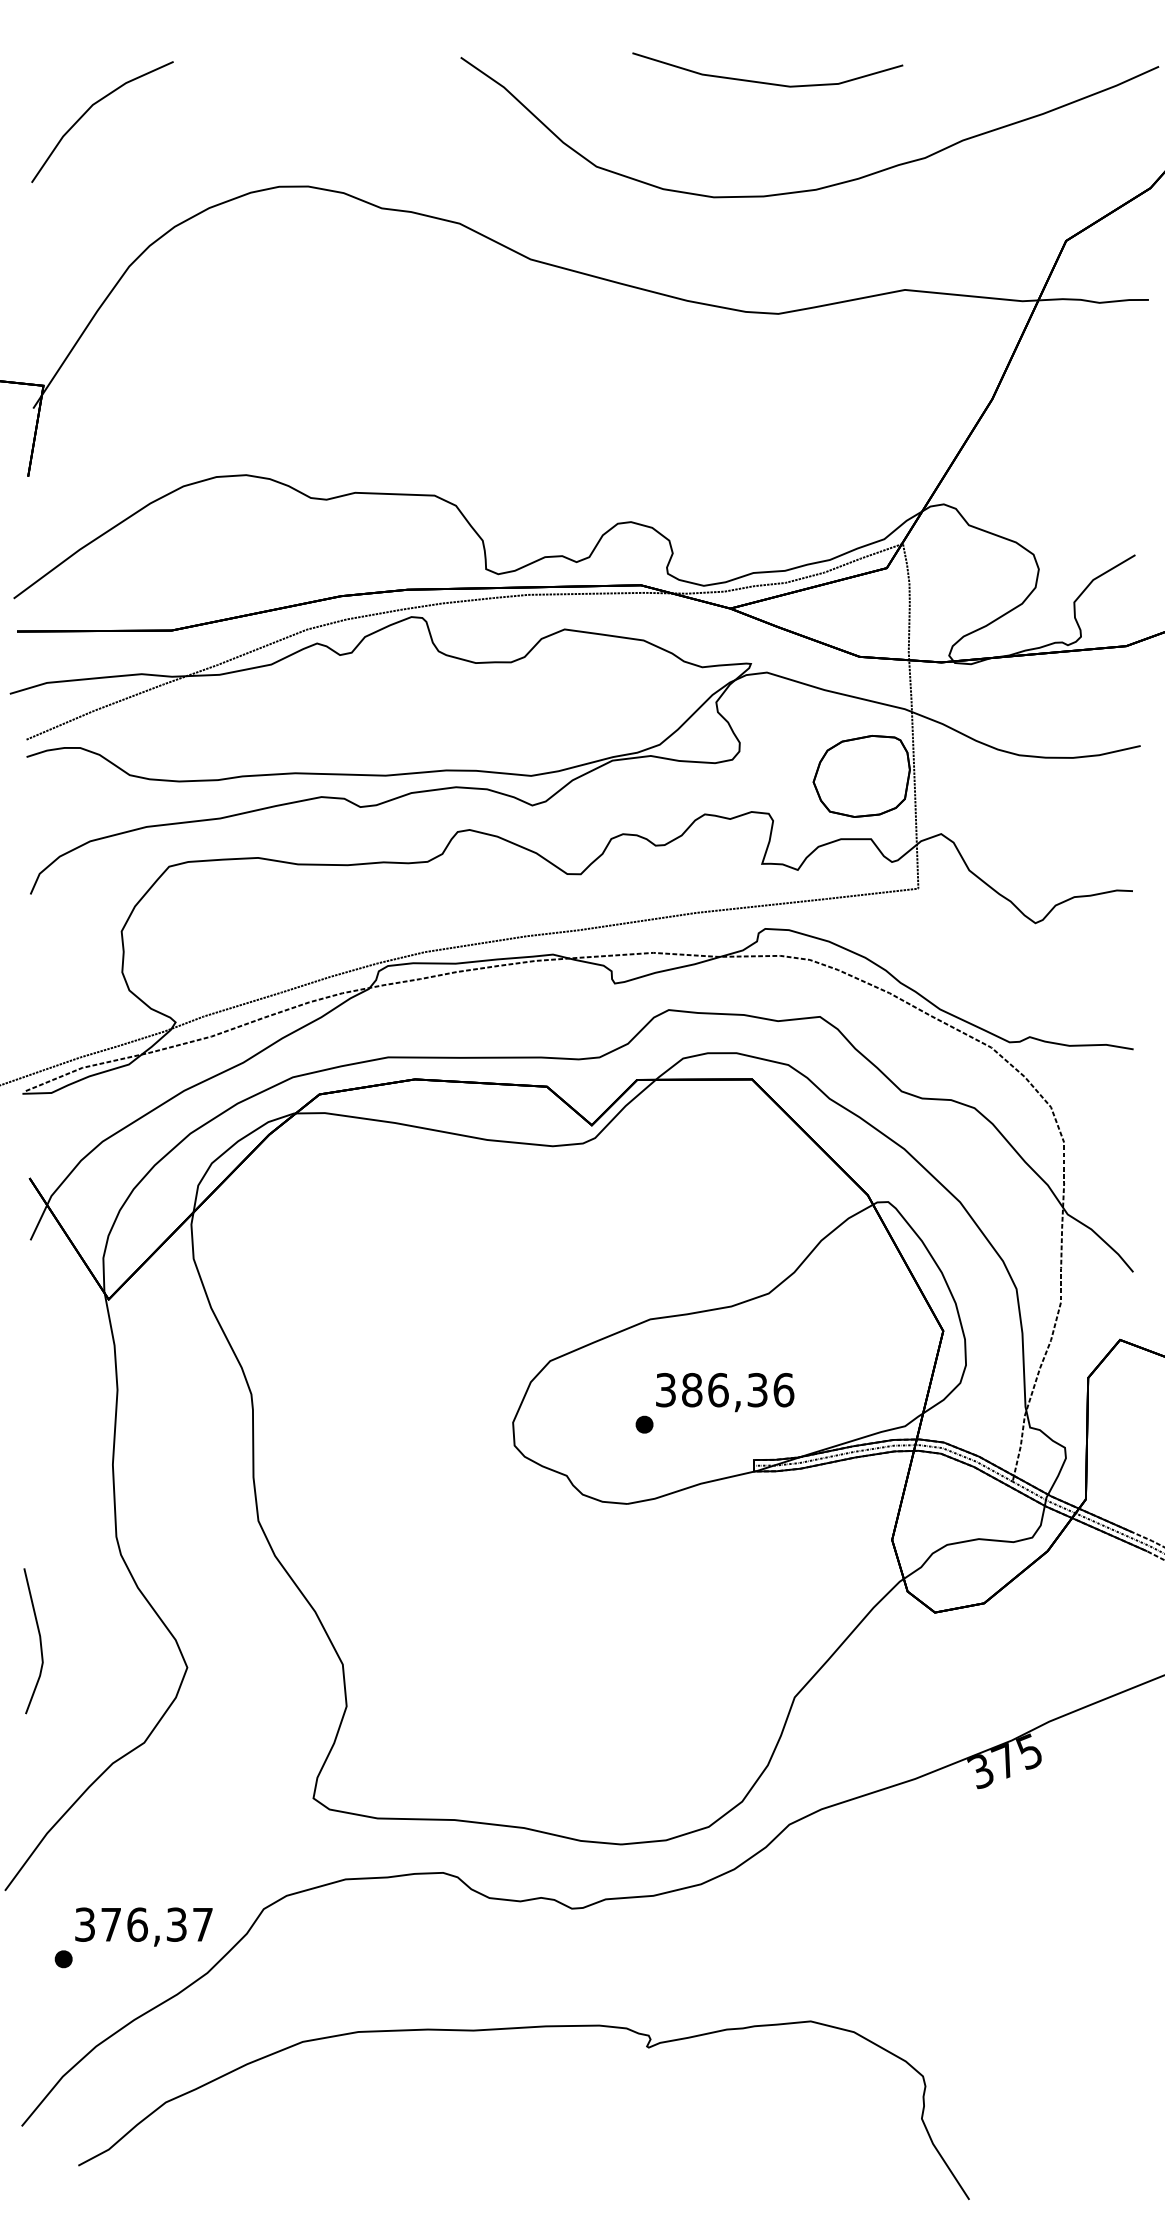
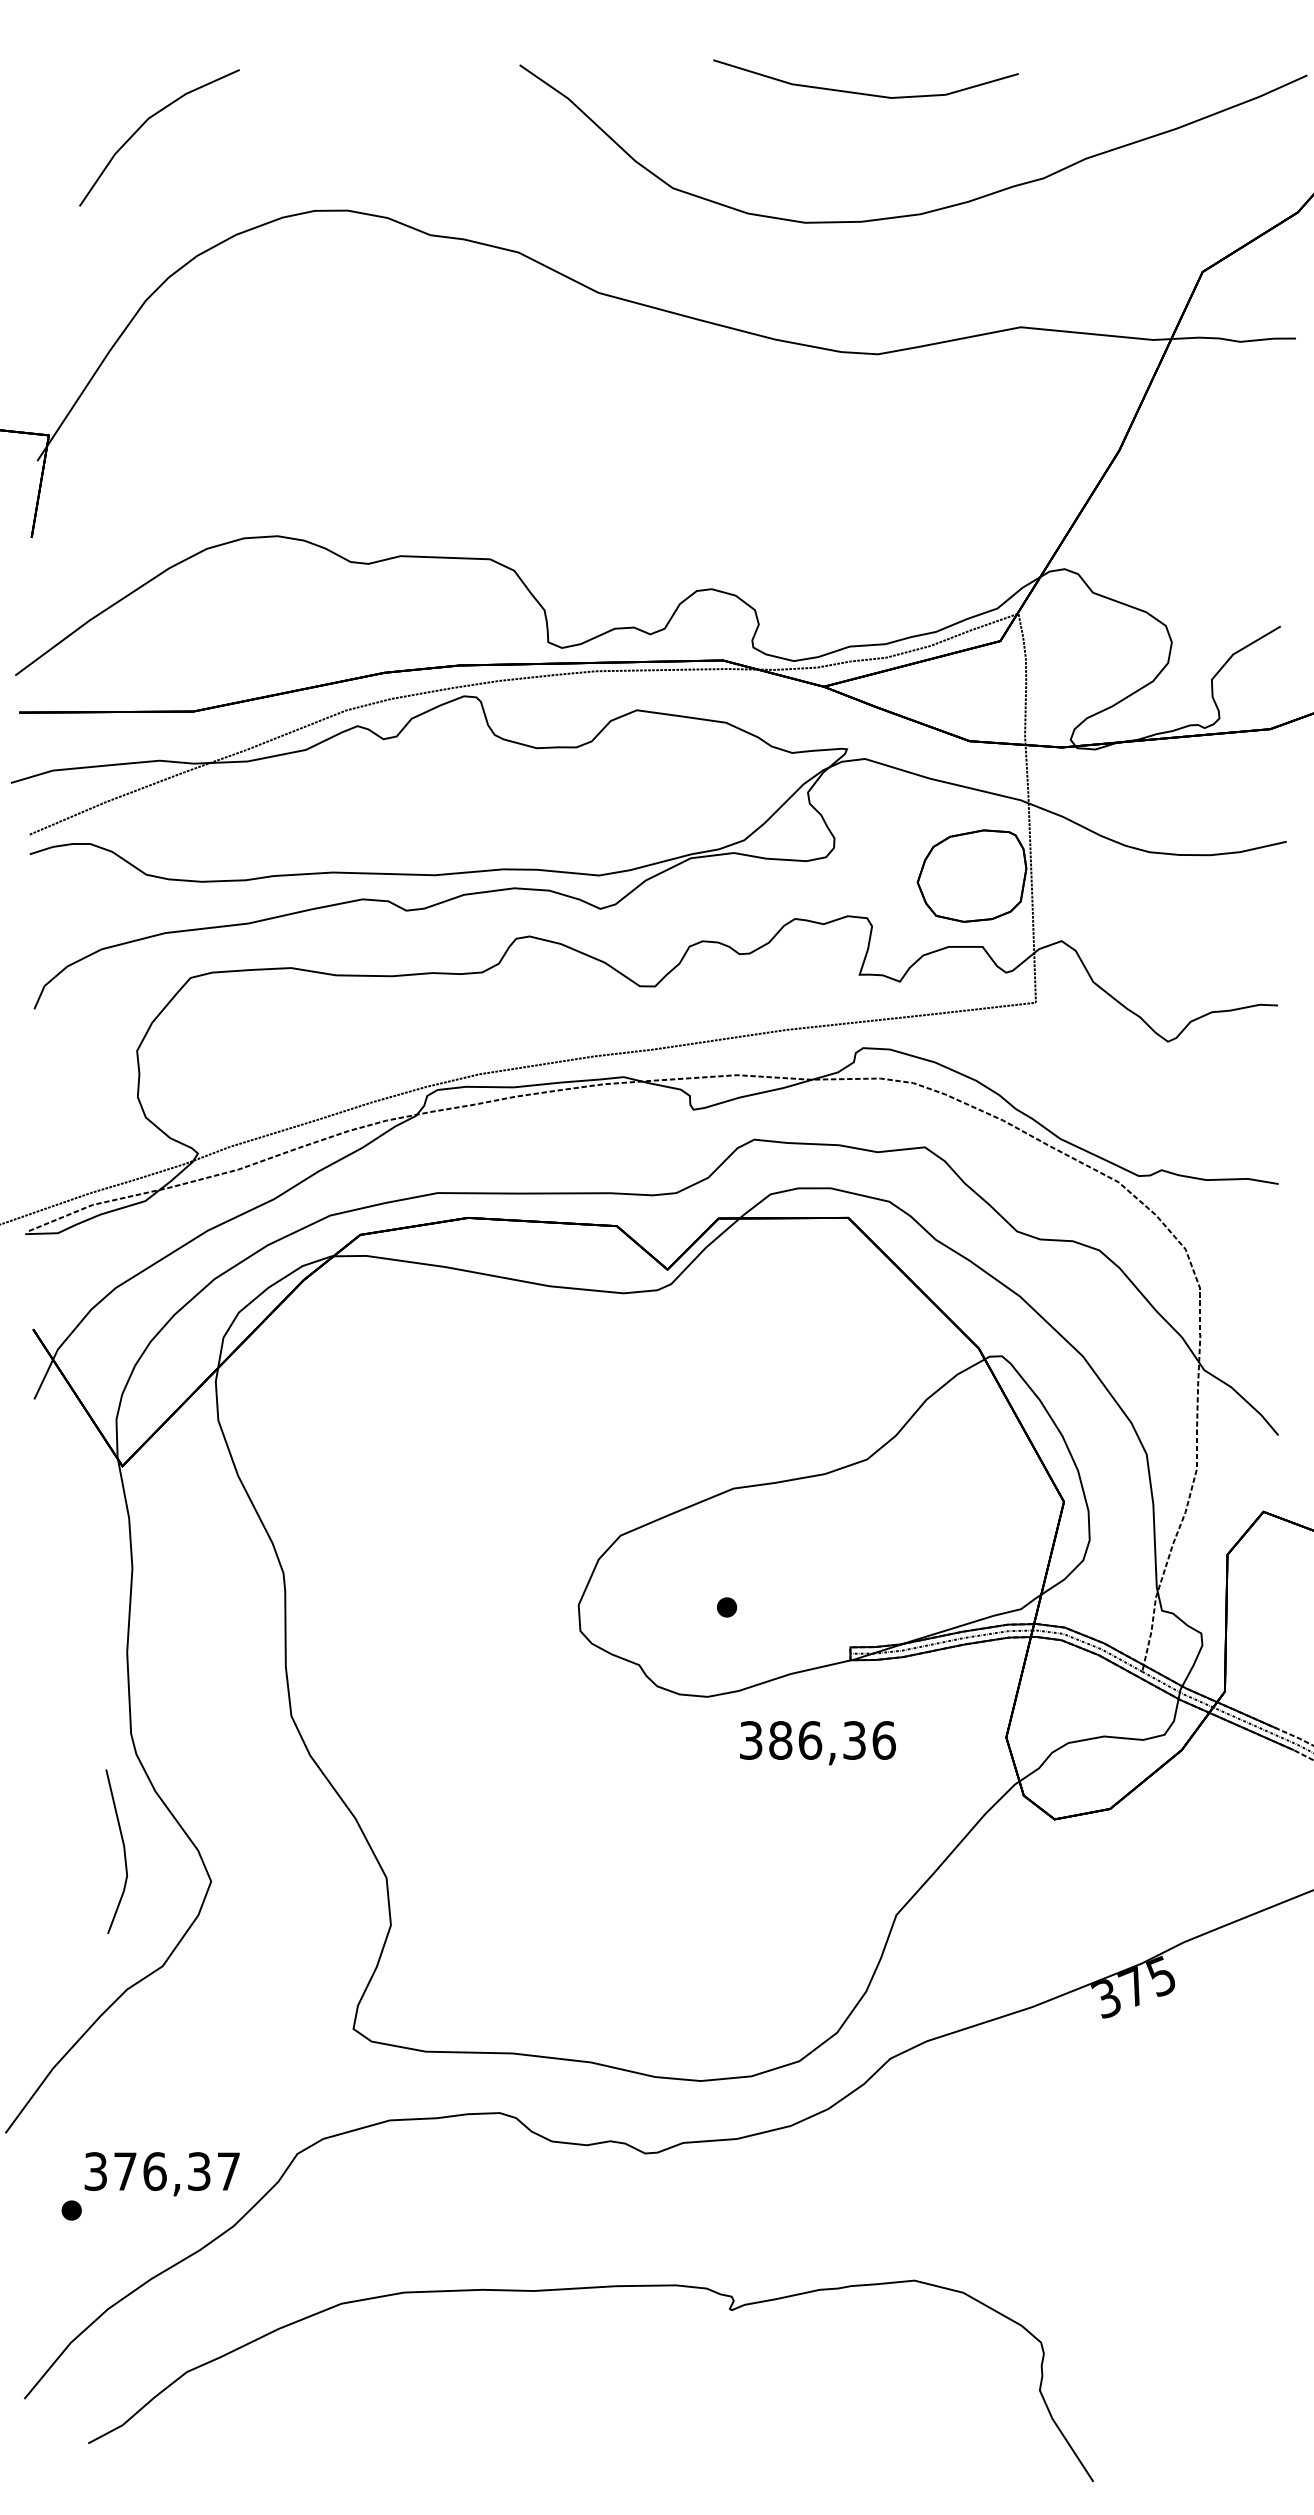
line: (90, 109) -> (145, 123), moved
text: (724, 1392) -> (817, 1743), moved
line: (39, 1641) -> (123, 1851), moved

